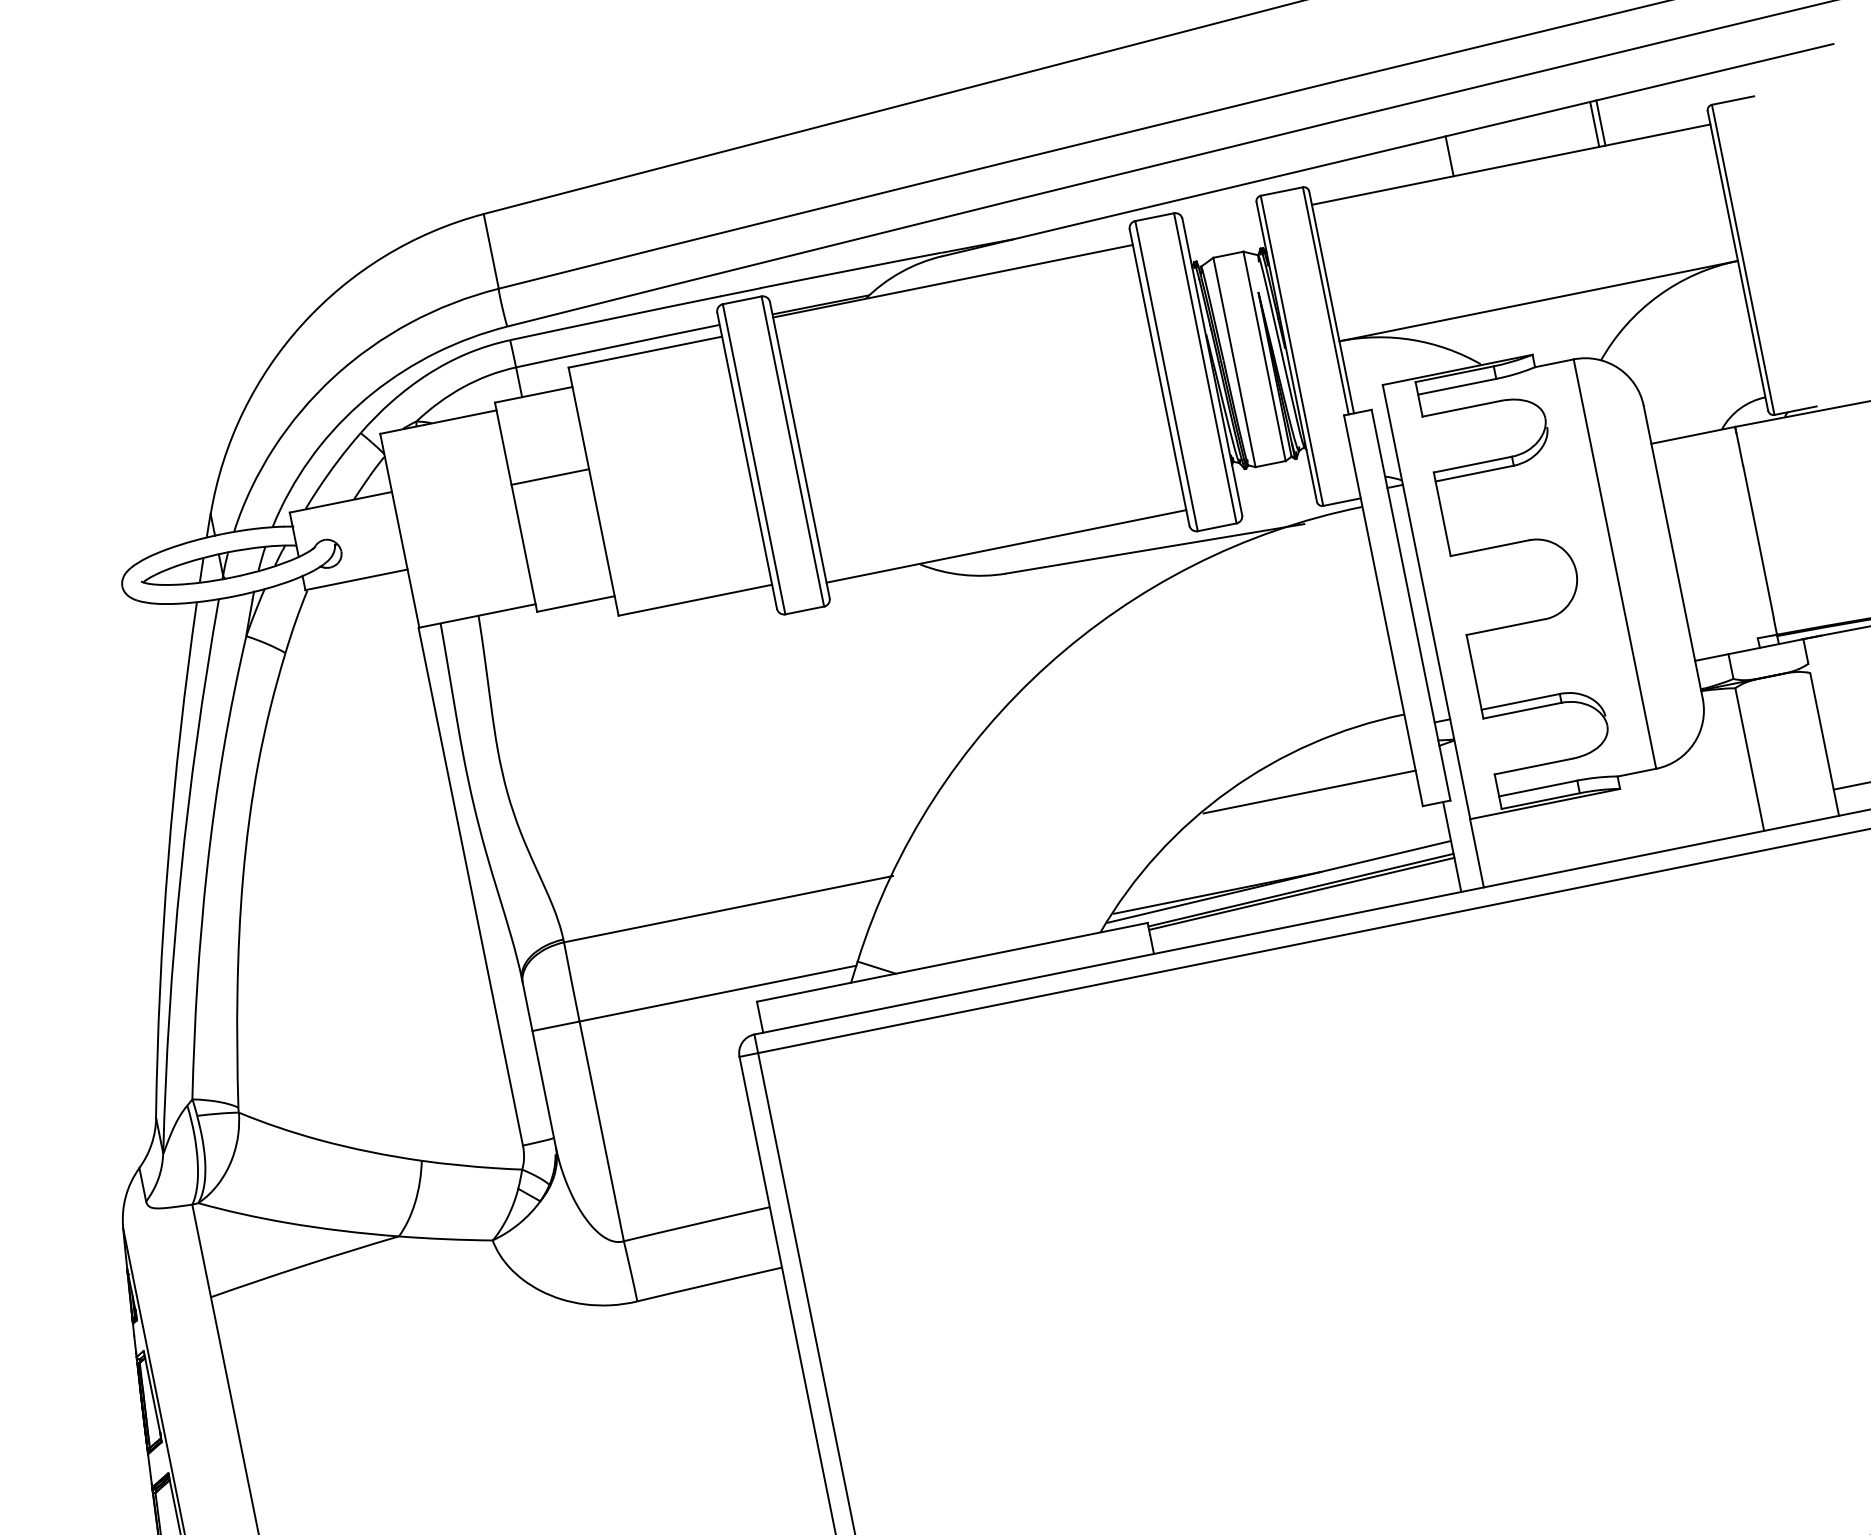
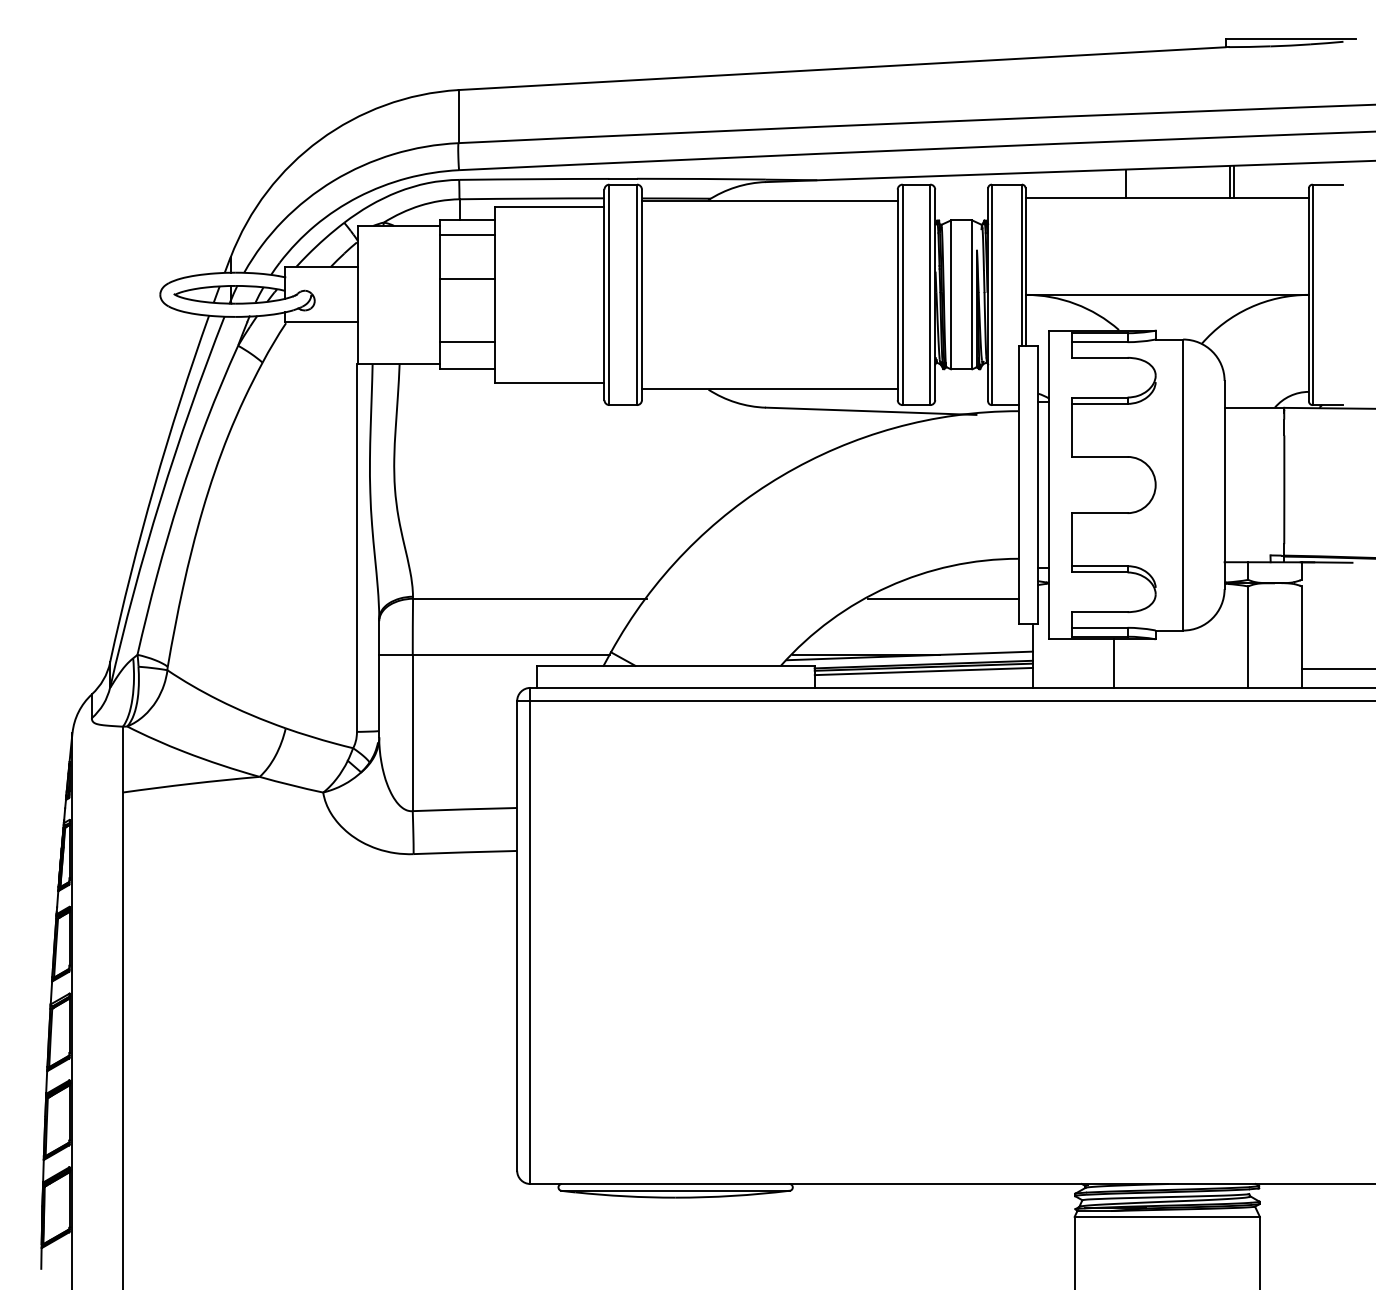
line: (537, 414) -> (467, 234), added
line: (567, 565) -> (467, 341), added
line: (1477, 852) -> (1114, 663), moved
line: (1302, 899) -> (923, 671), added

